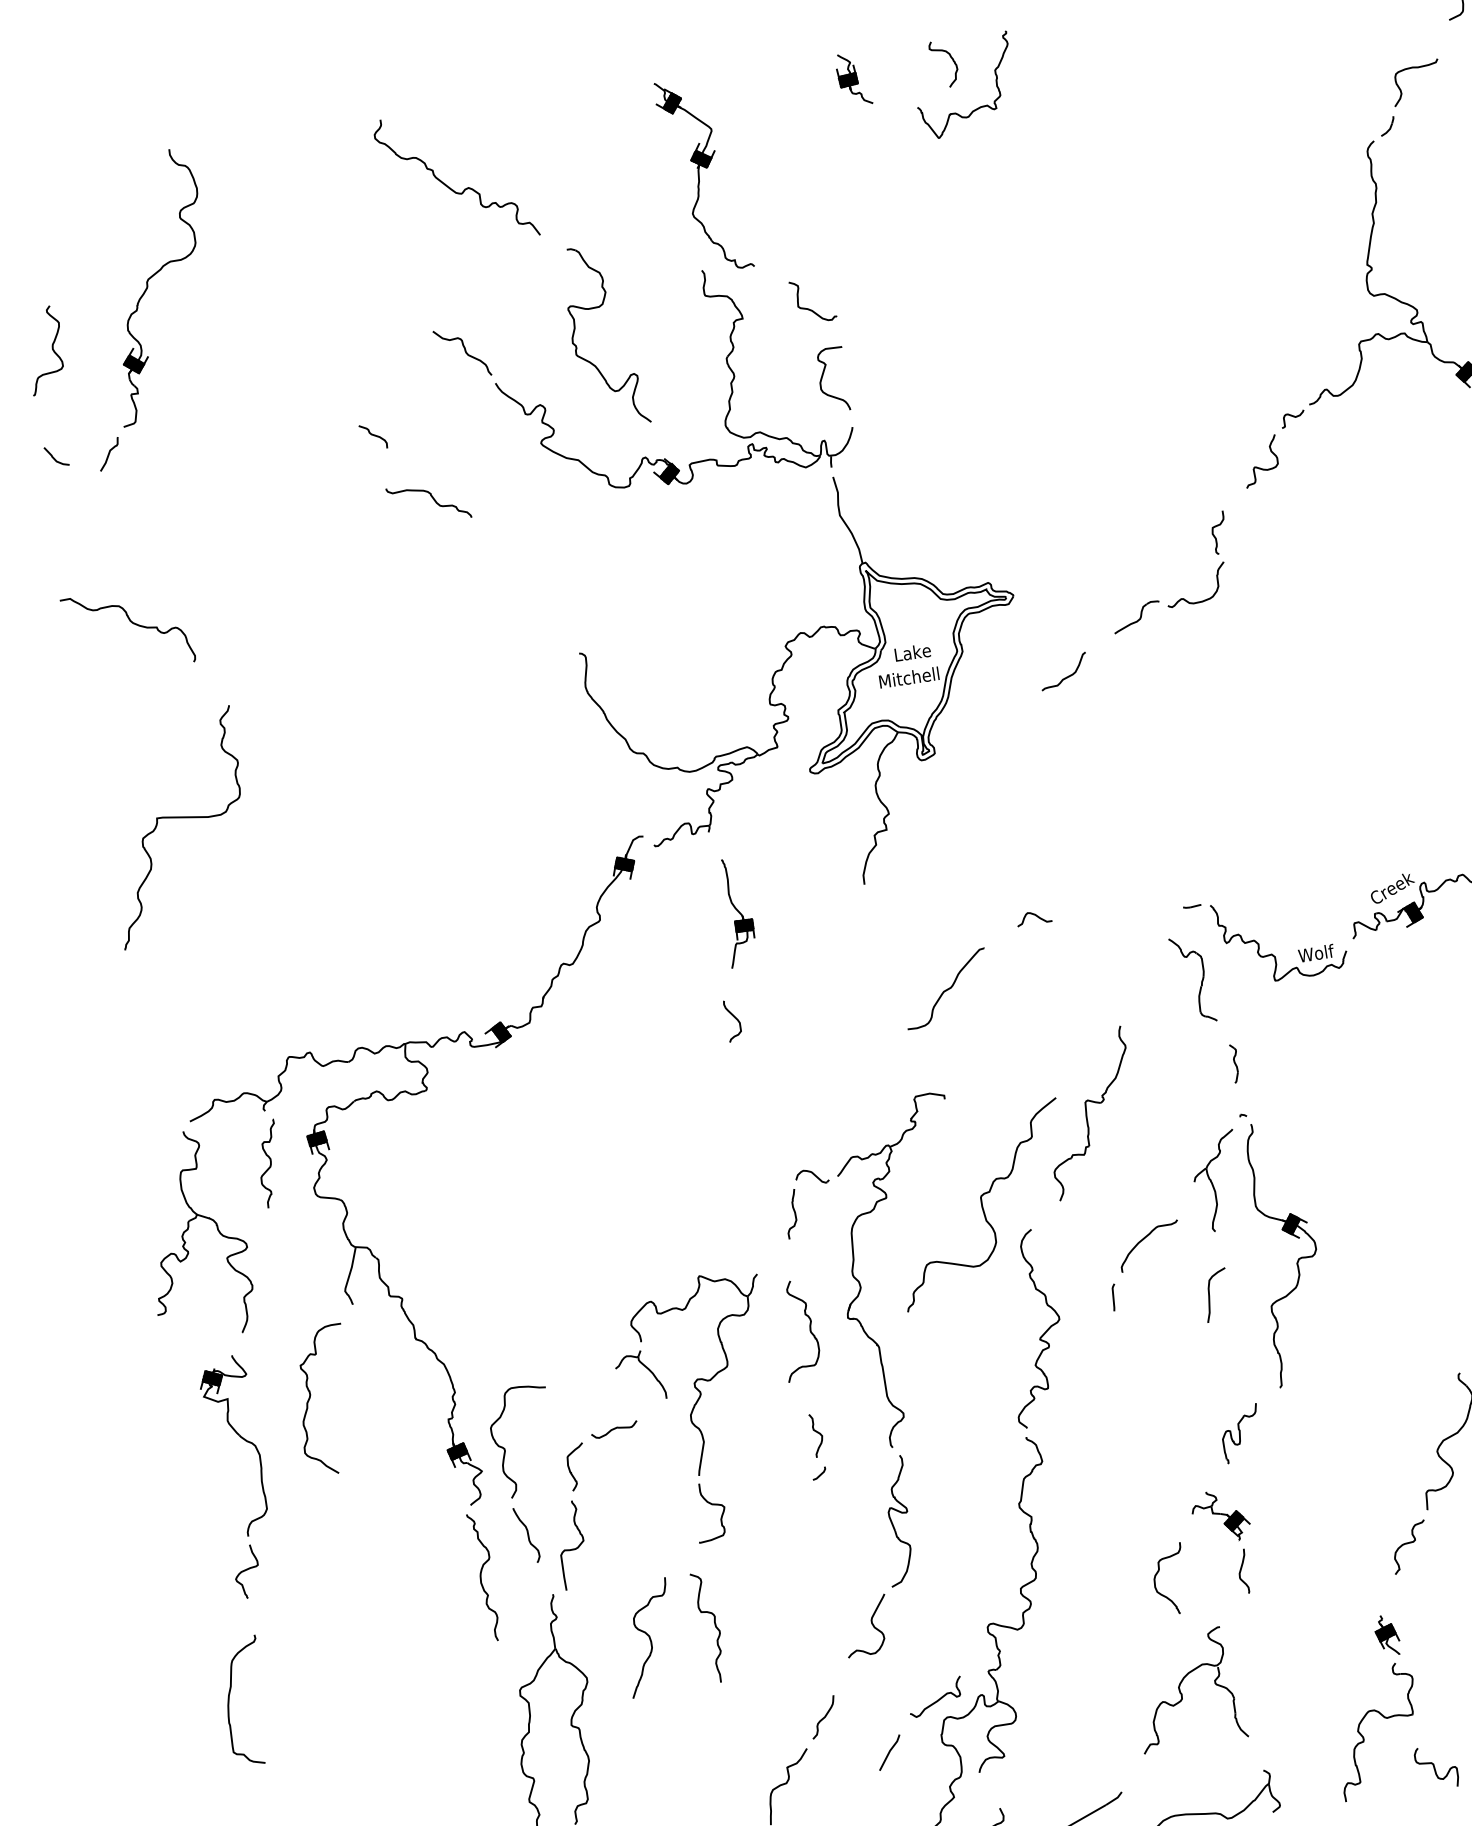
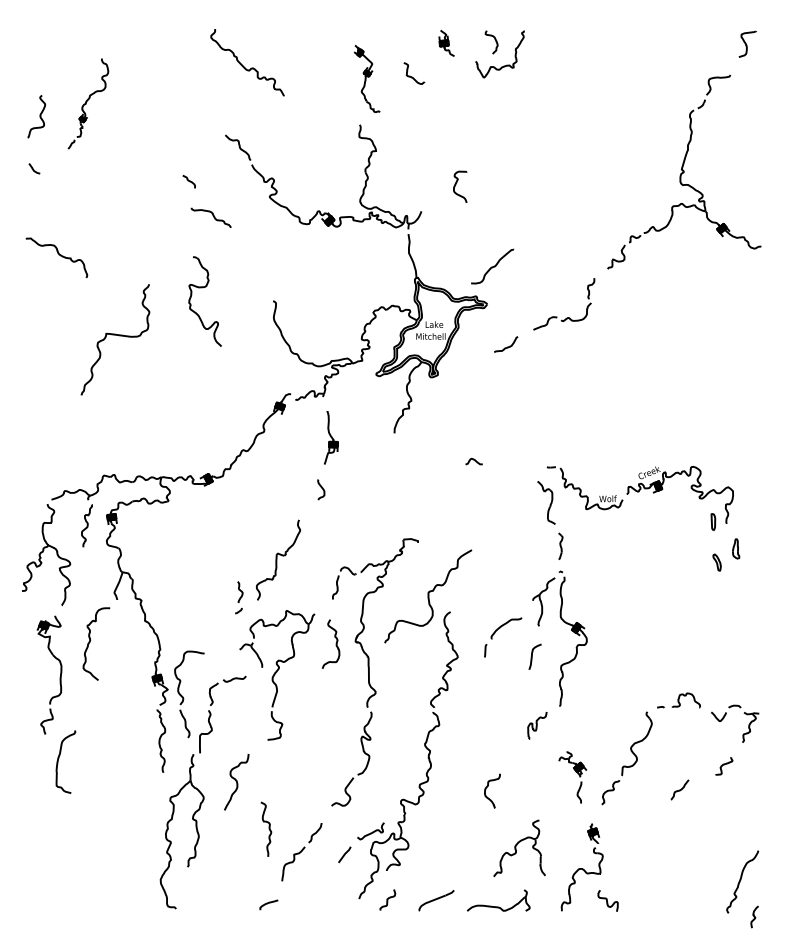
part: (701, 174) -> (366, 78), size x0.7
curve: (810, 307) -> (412, 76), moved
part: (146, 308) -> (88, 103), size x0.6
part: (597, 309) -> (203, 288), moved
curve: (824, 375) -> (456, 184), moved
curve: (176, 818) -> (115, 335), moved
curve: (945, 988) -> (492, 266), moved
part: (1236, 1063) -> (561, 546), size x1.4
part: (1090, 1112) -> (278, 559), moved
part: (817, 1446) -> (239, 597), moved
part: (1235, 1537) -> (578, 775), moved
curve: (713, 1625) -> (268, 828), moved
part: (1188, 1689) -> (519, 848), moved
curve: (231, 1696) -> (59, 758), moved

